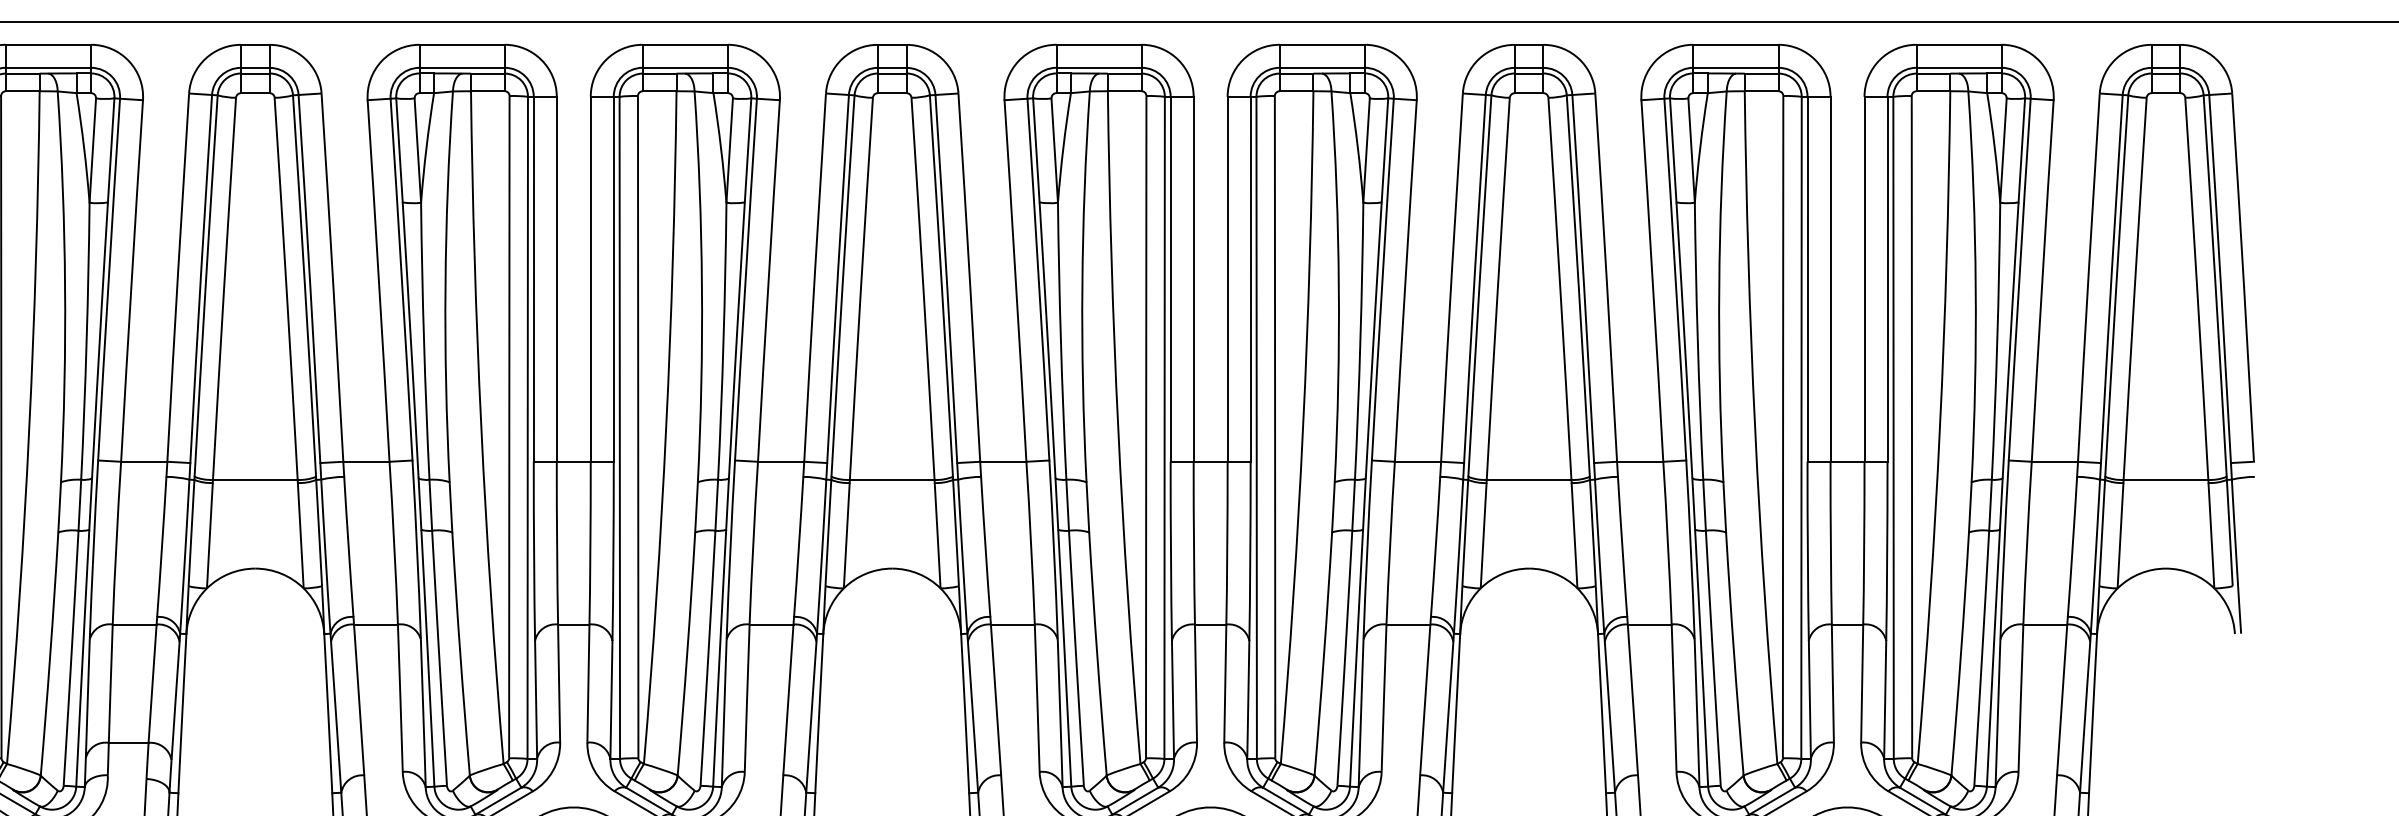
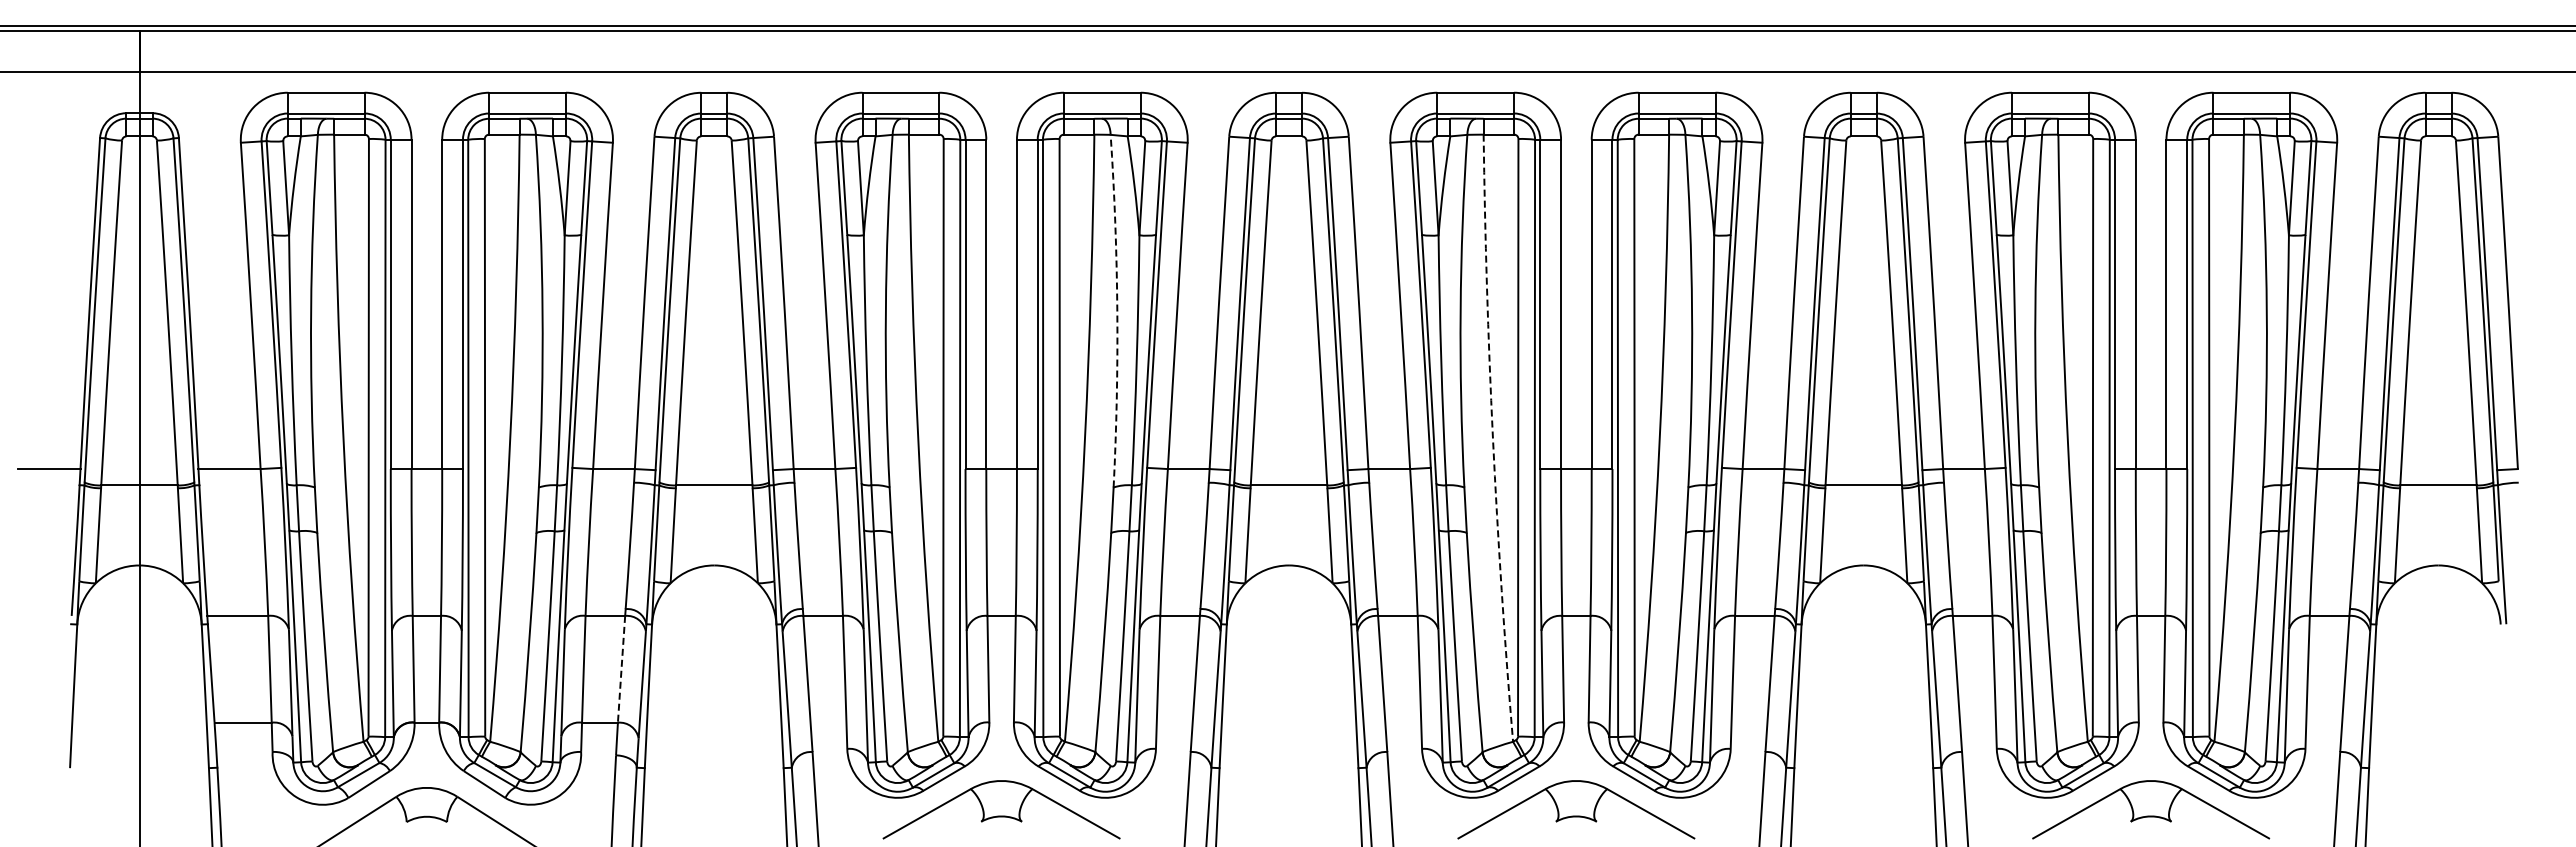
arc: (702, 287) -> (1117, 311), solid -> dashed
arc: (1117, 427) -> (1492, 438), solid -> dashed
line: (152, 683) -> (621, 669), solid -> dashed

